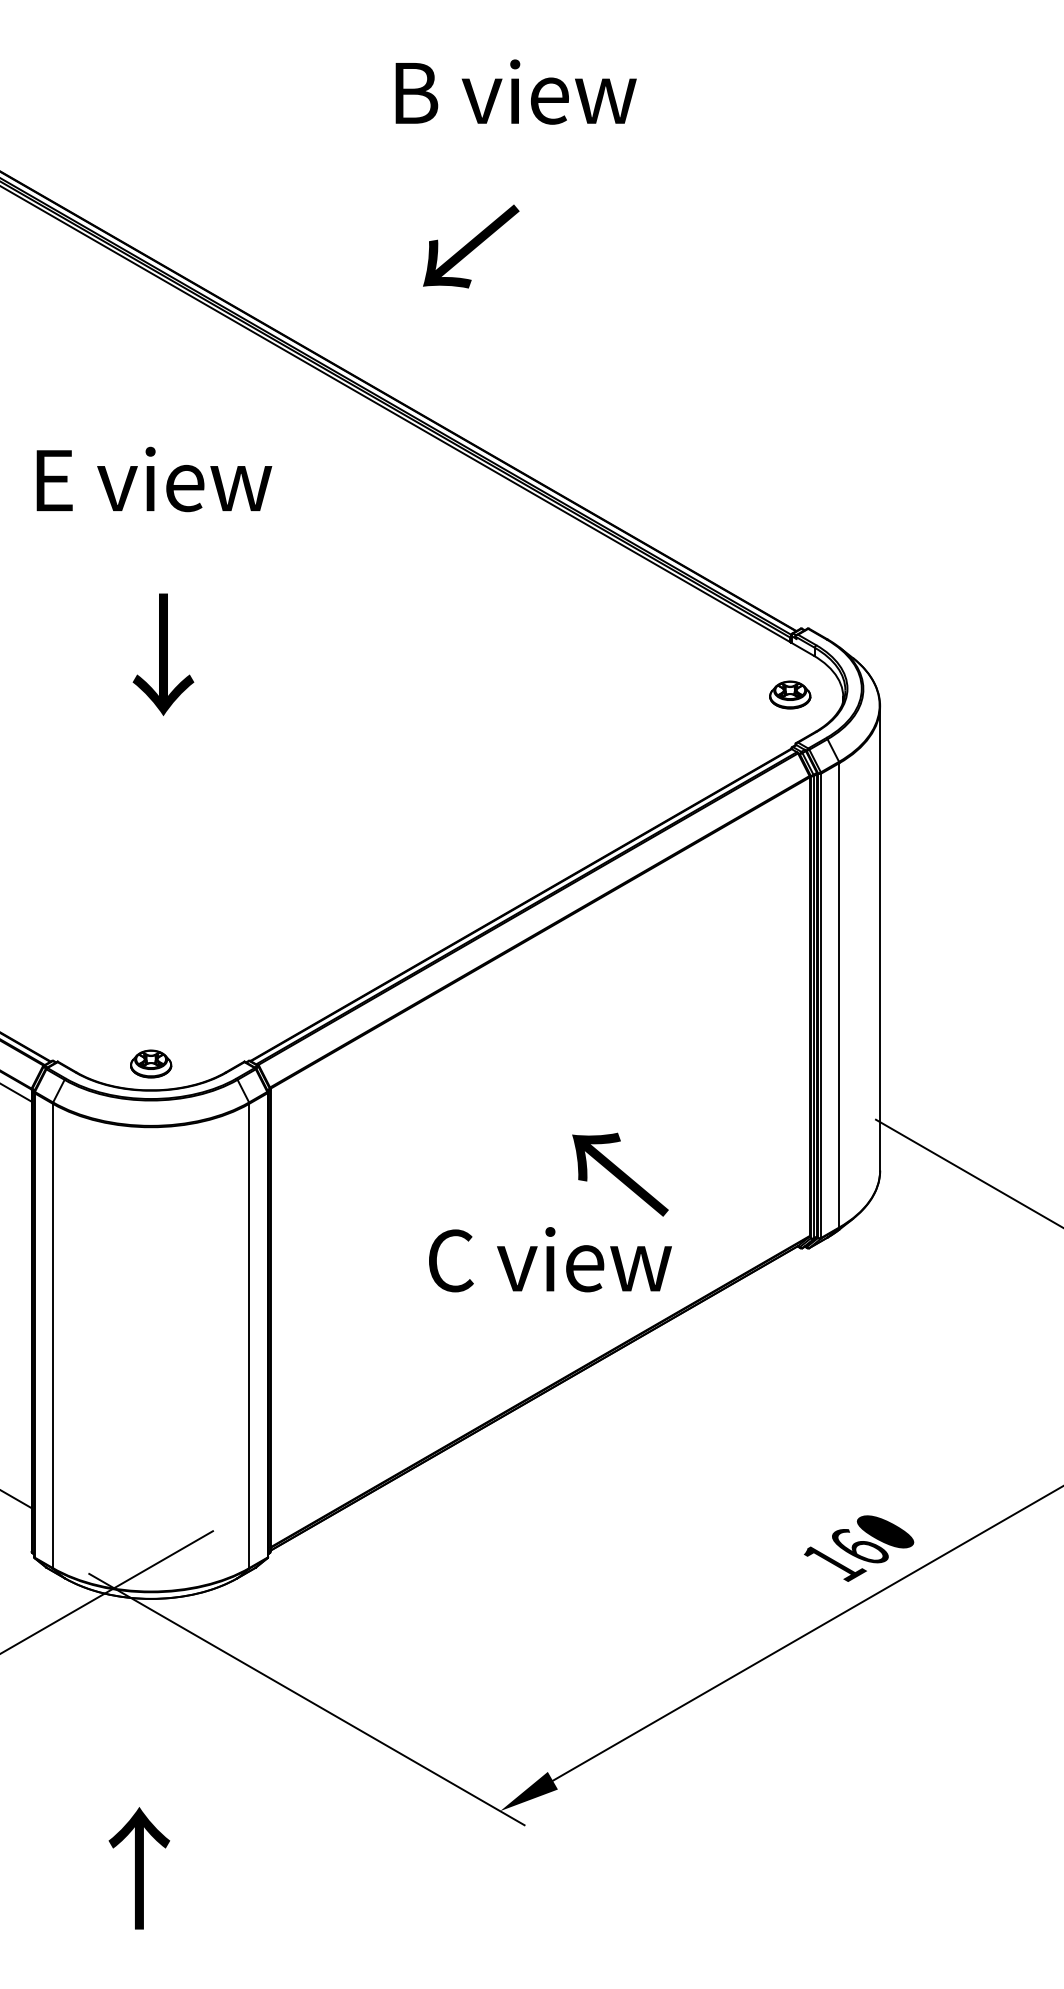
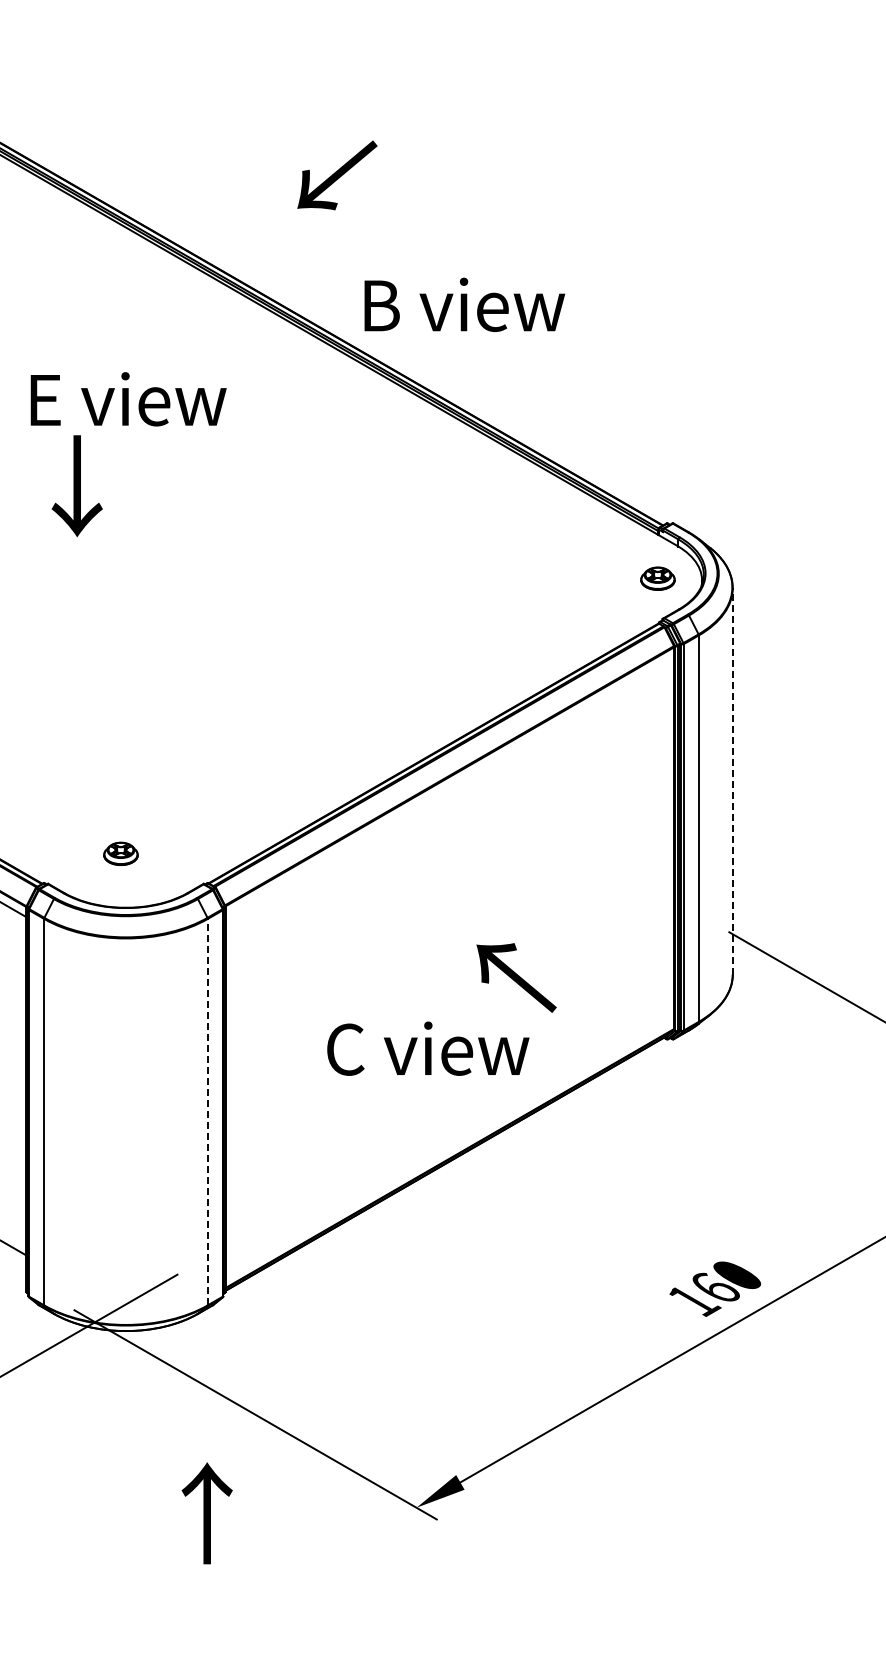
text: (515, 91) -> (464, 304), moved
text: (471, 246) -> (337, 175), moved
text: (162, 655) -> (76, 486), moved
line: (879, 937) -> (732, 780), solid -> dashed
part: (150, 1063) -> (120, 853), moved
text: (550, 1259) -> (428, 1048), moved
line: (249, 1335) -> (207, 1111), solid -> dashed
text: (138, 1868) -> (206, 1513), moved

